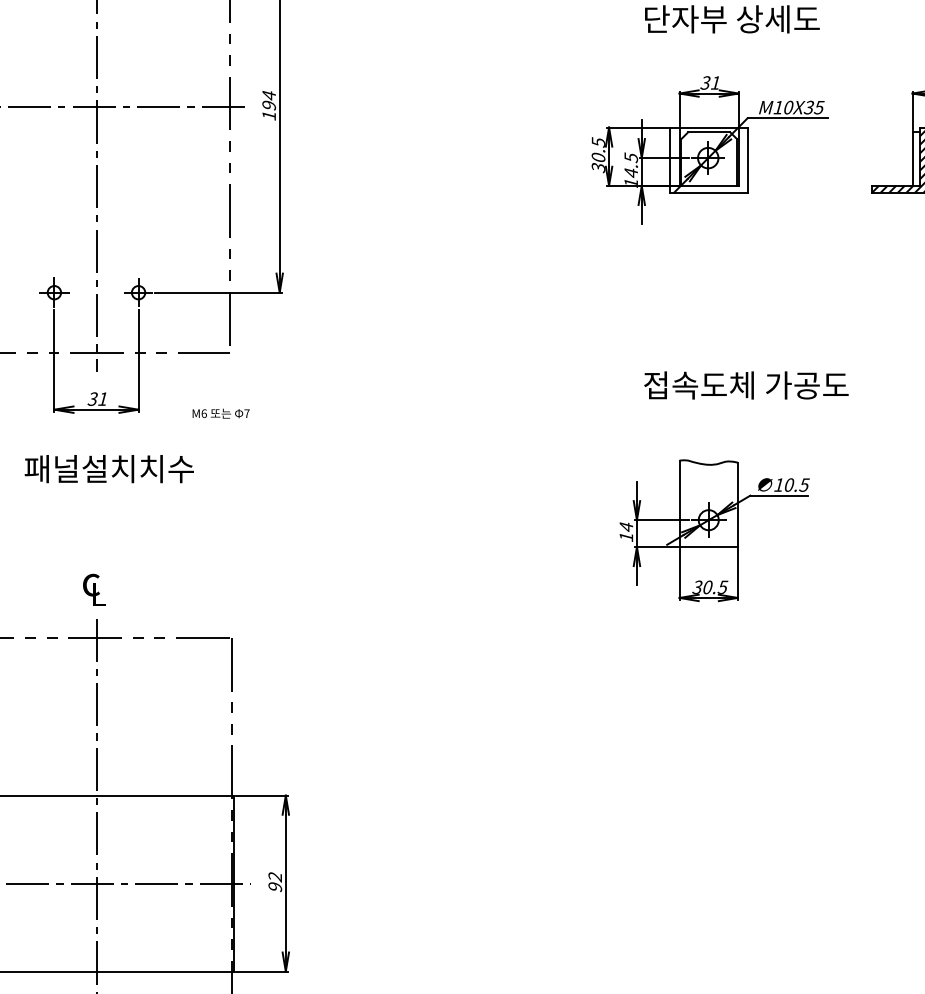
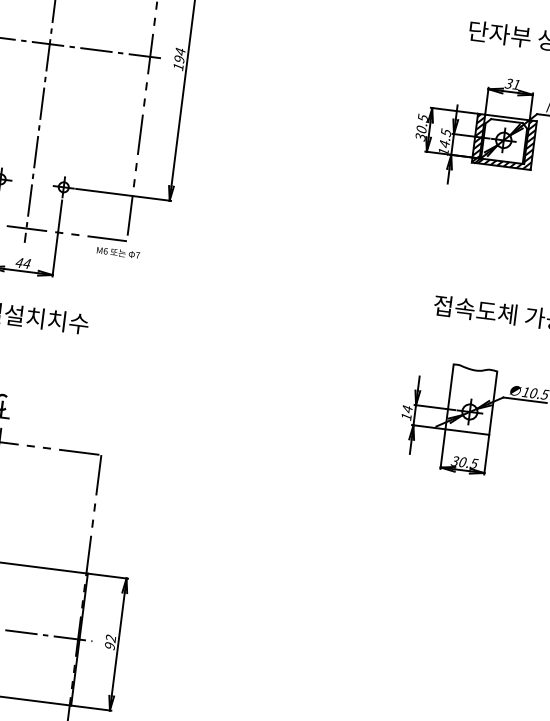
hatch: (709, 159) -> (504, 141), added
text: (97, 398) -> (22, 262), 31 -> 44
text: (220, 413) -> (117, 252), moved

